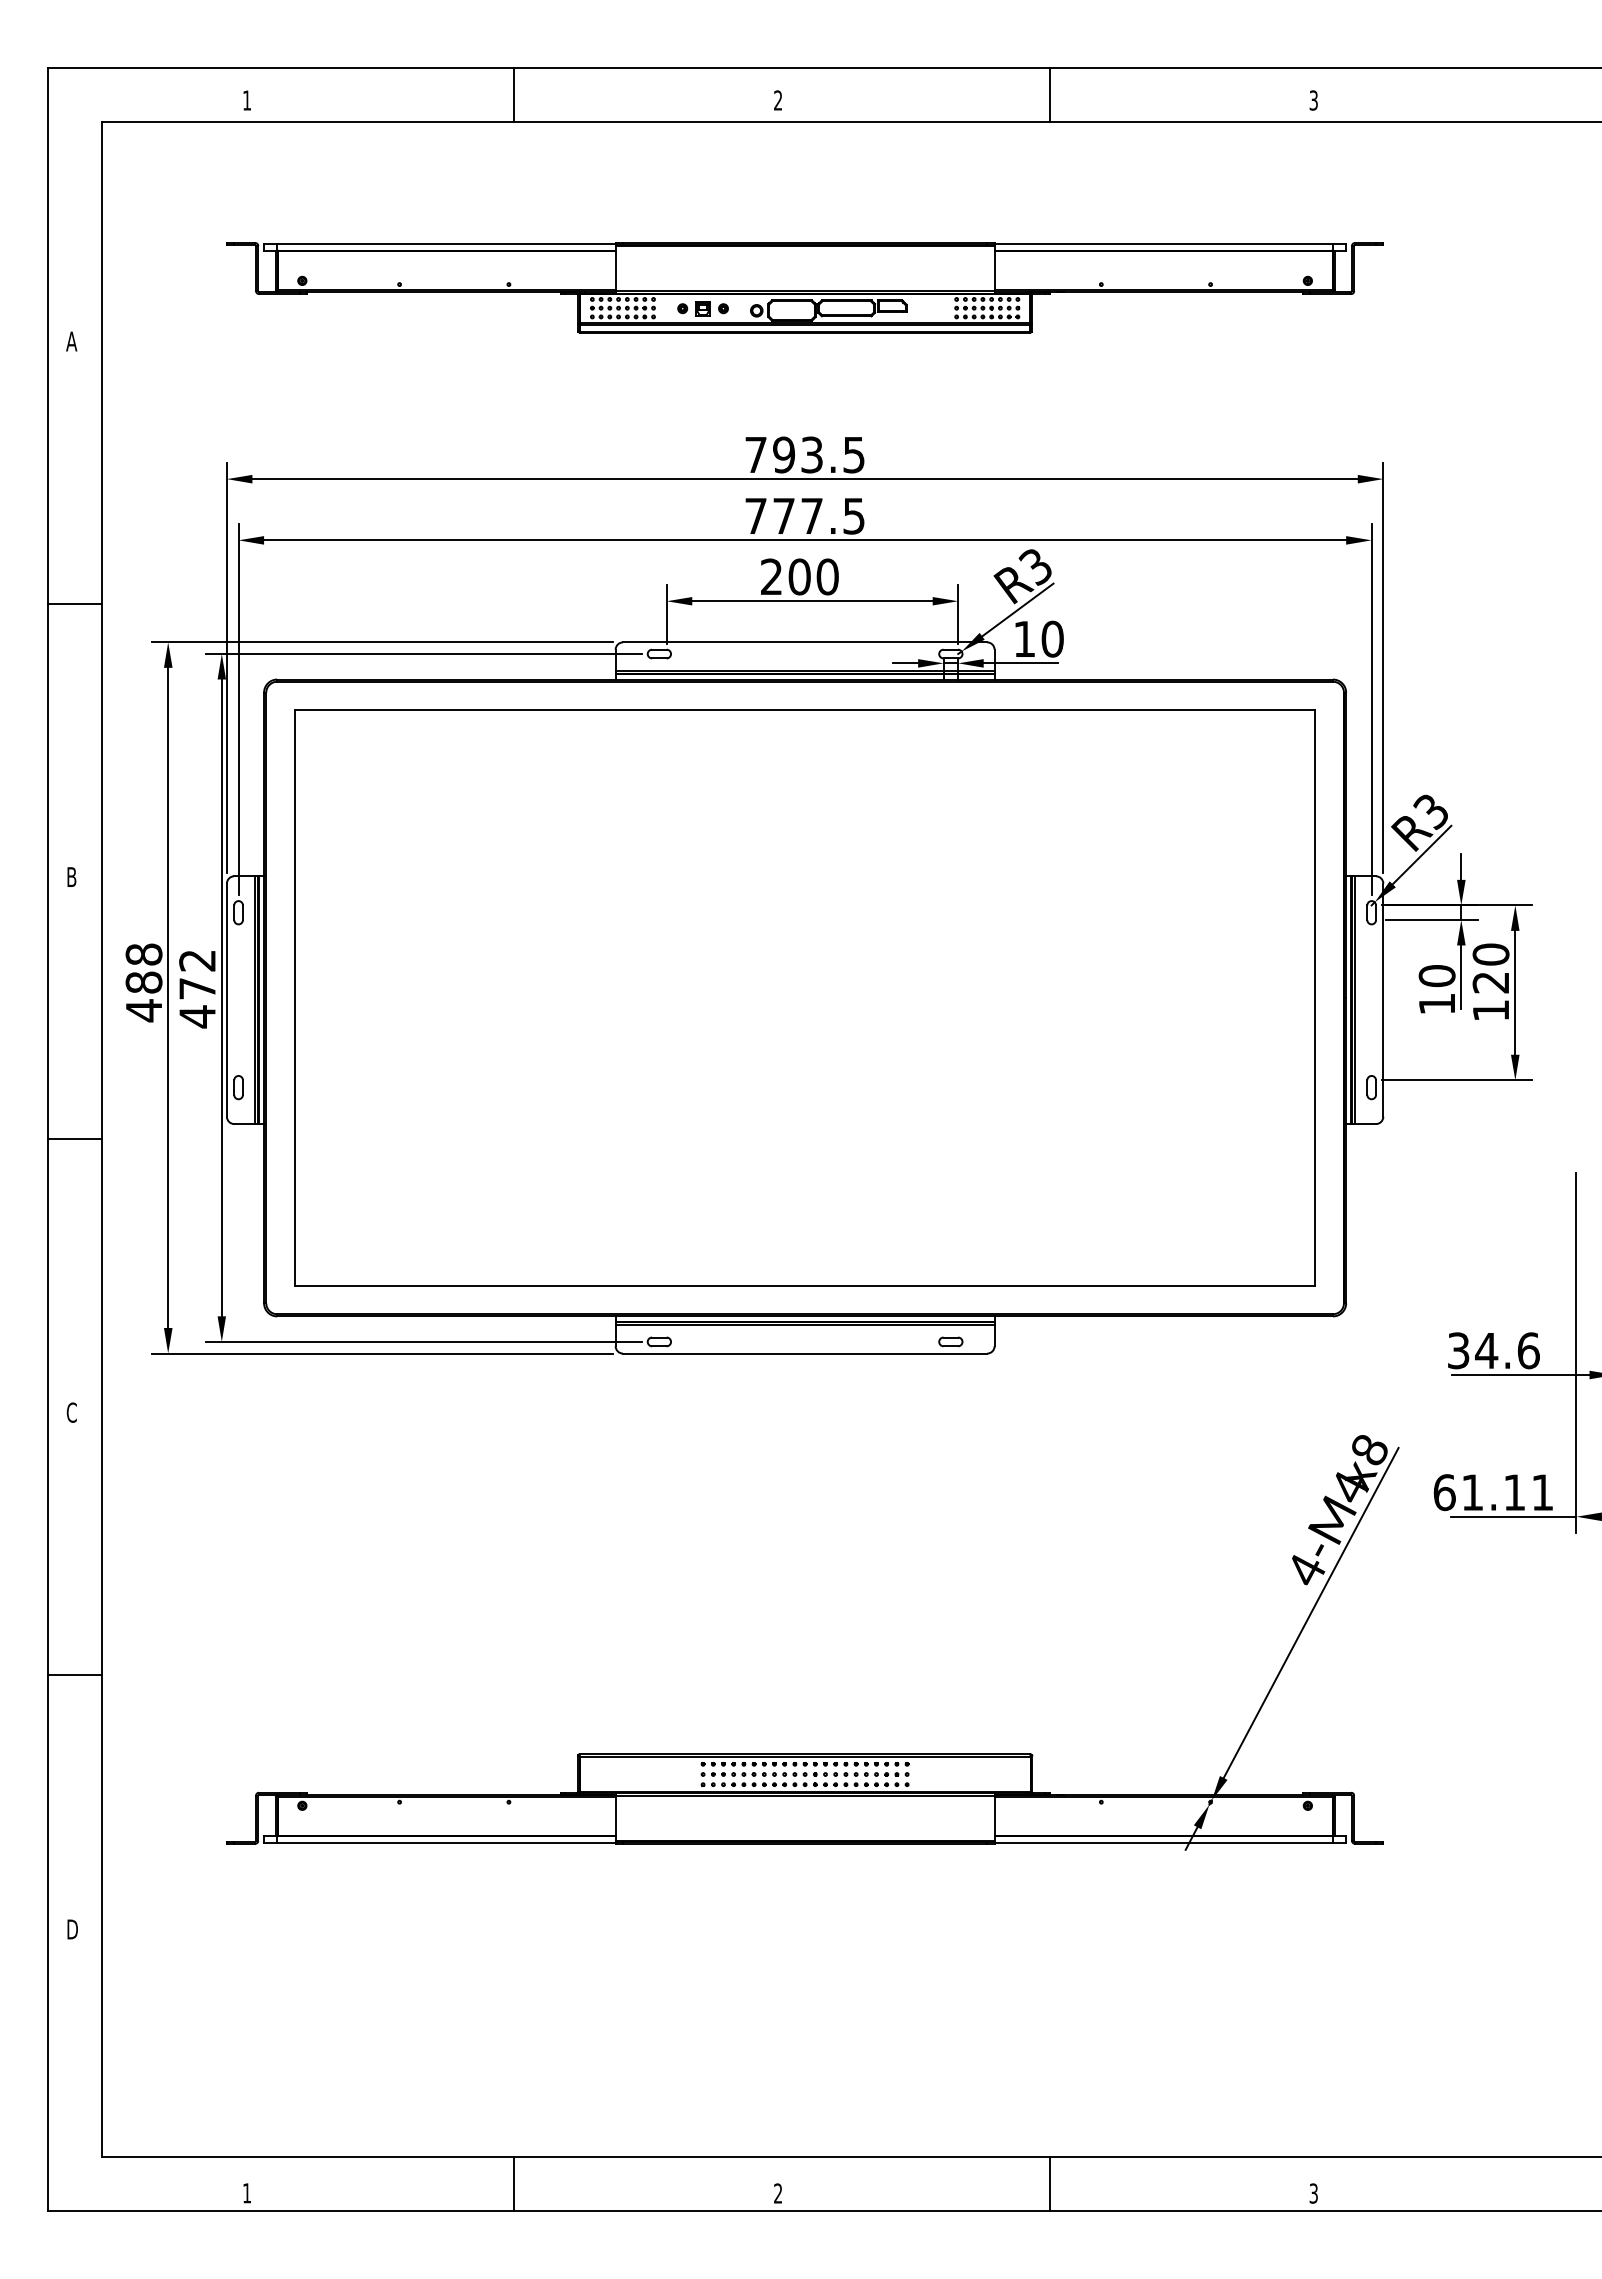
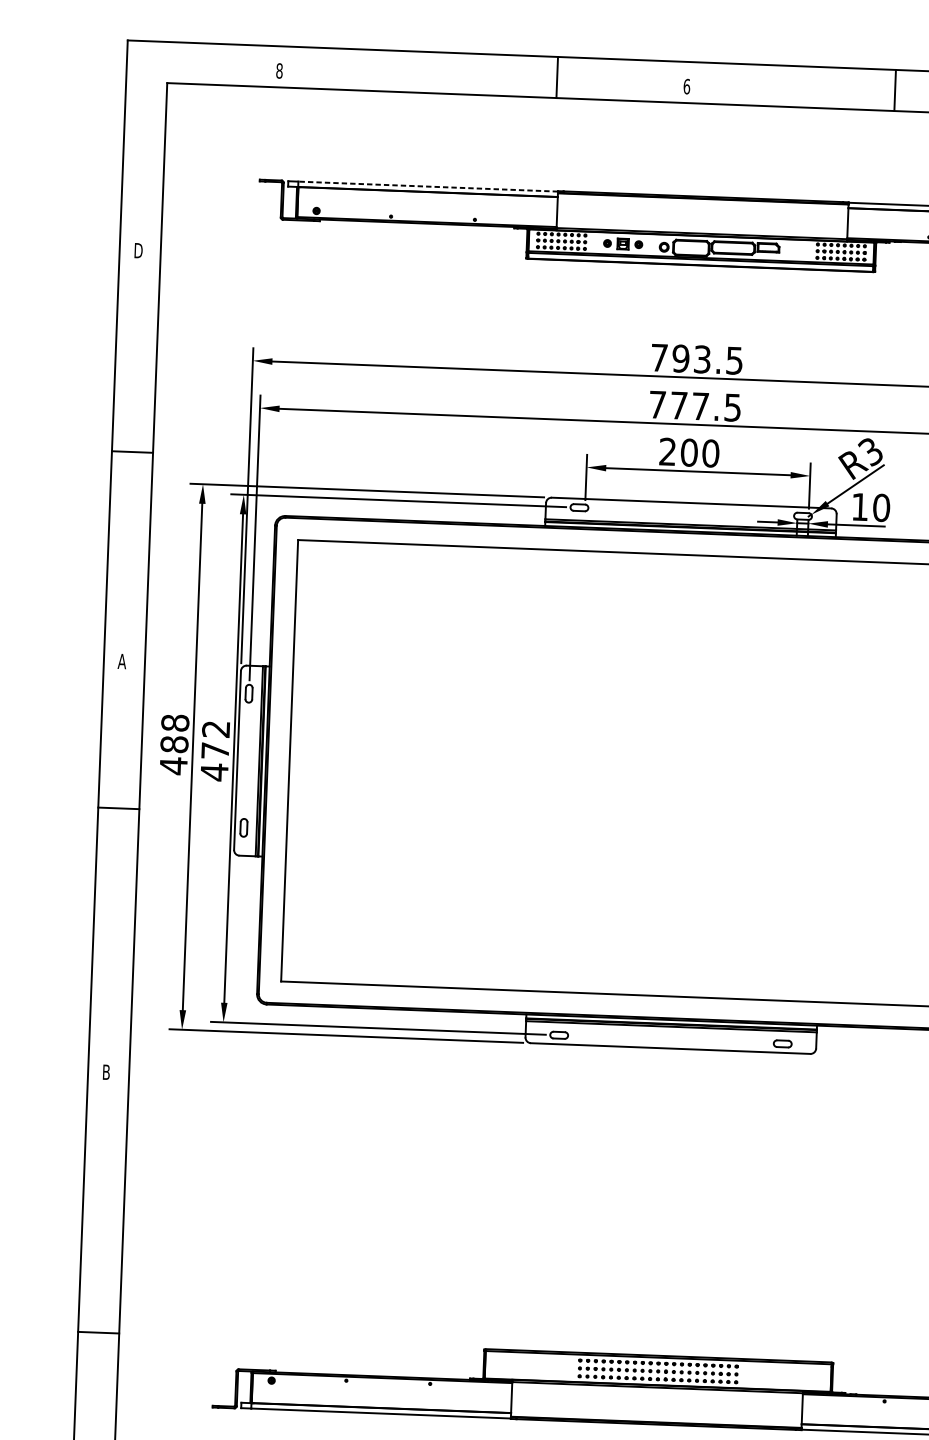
line: (513, 94) -> (556, 77), moved
text: (246, 100) -> (279, 70), 1 -> 8
text: (778, 100) -> (687, 86), 2 -> 6
line: (445, 243) -> (427, 186), solid -> dashed
text: (71, 341) -> (137, 250), A -> D
text: (71, 876) -> (121, 661), B -> A
line: (74, 1139) -> (118, 808), moved
text: (71, 1412) -> (106, 1072), C -> B
line: (74, 1675) -> (98, 1333), moved

